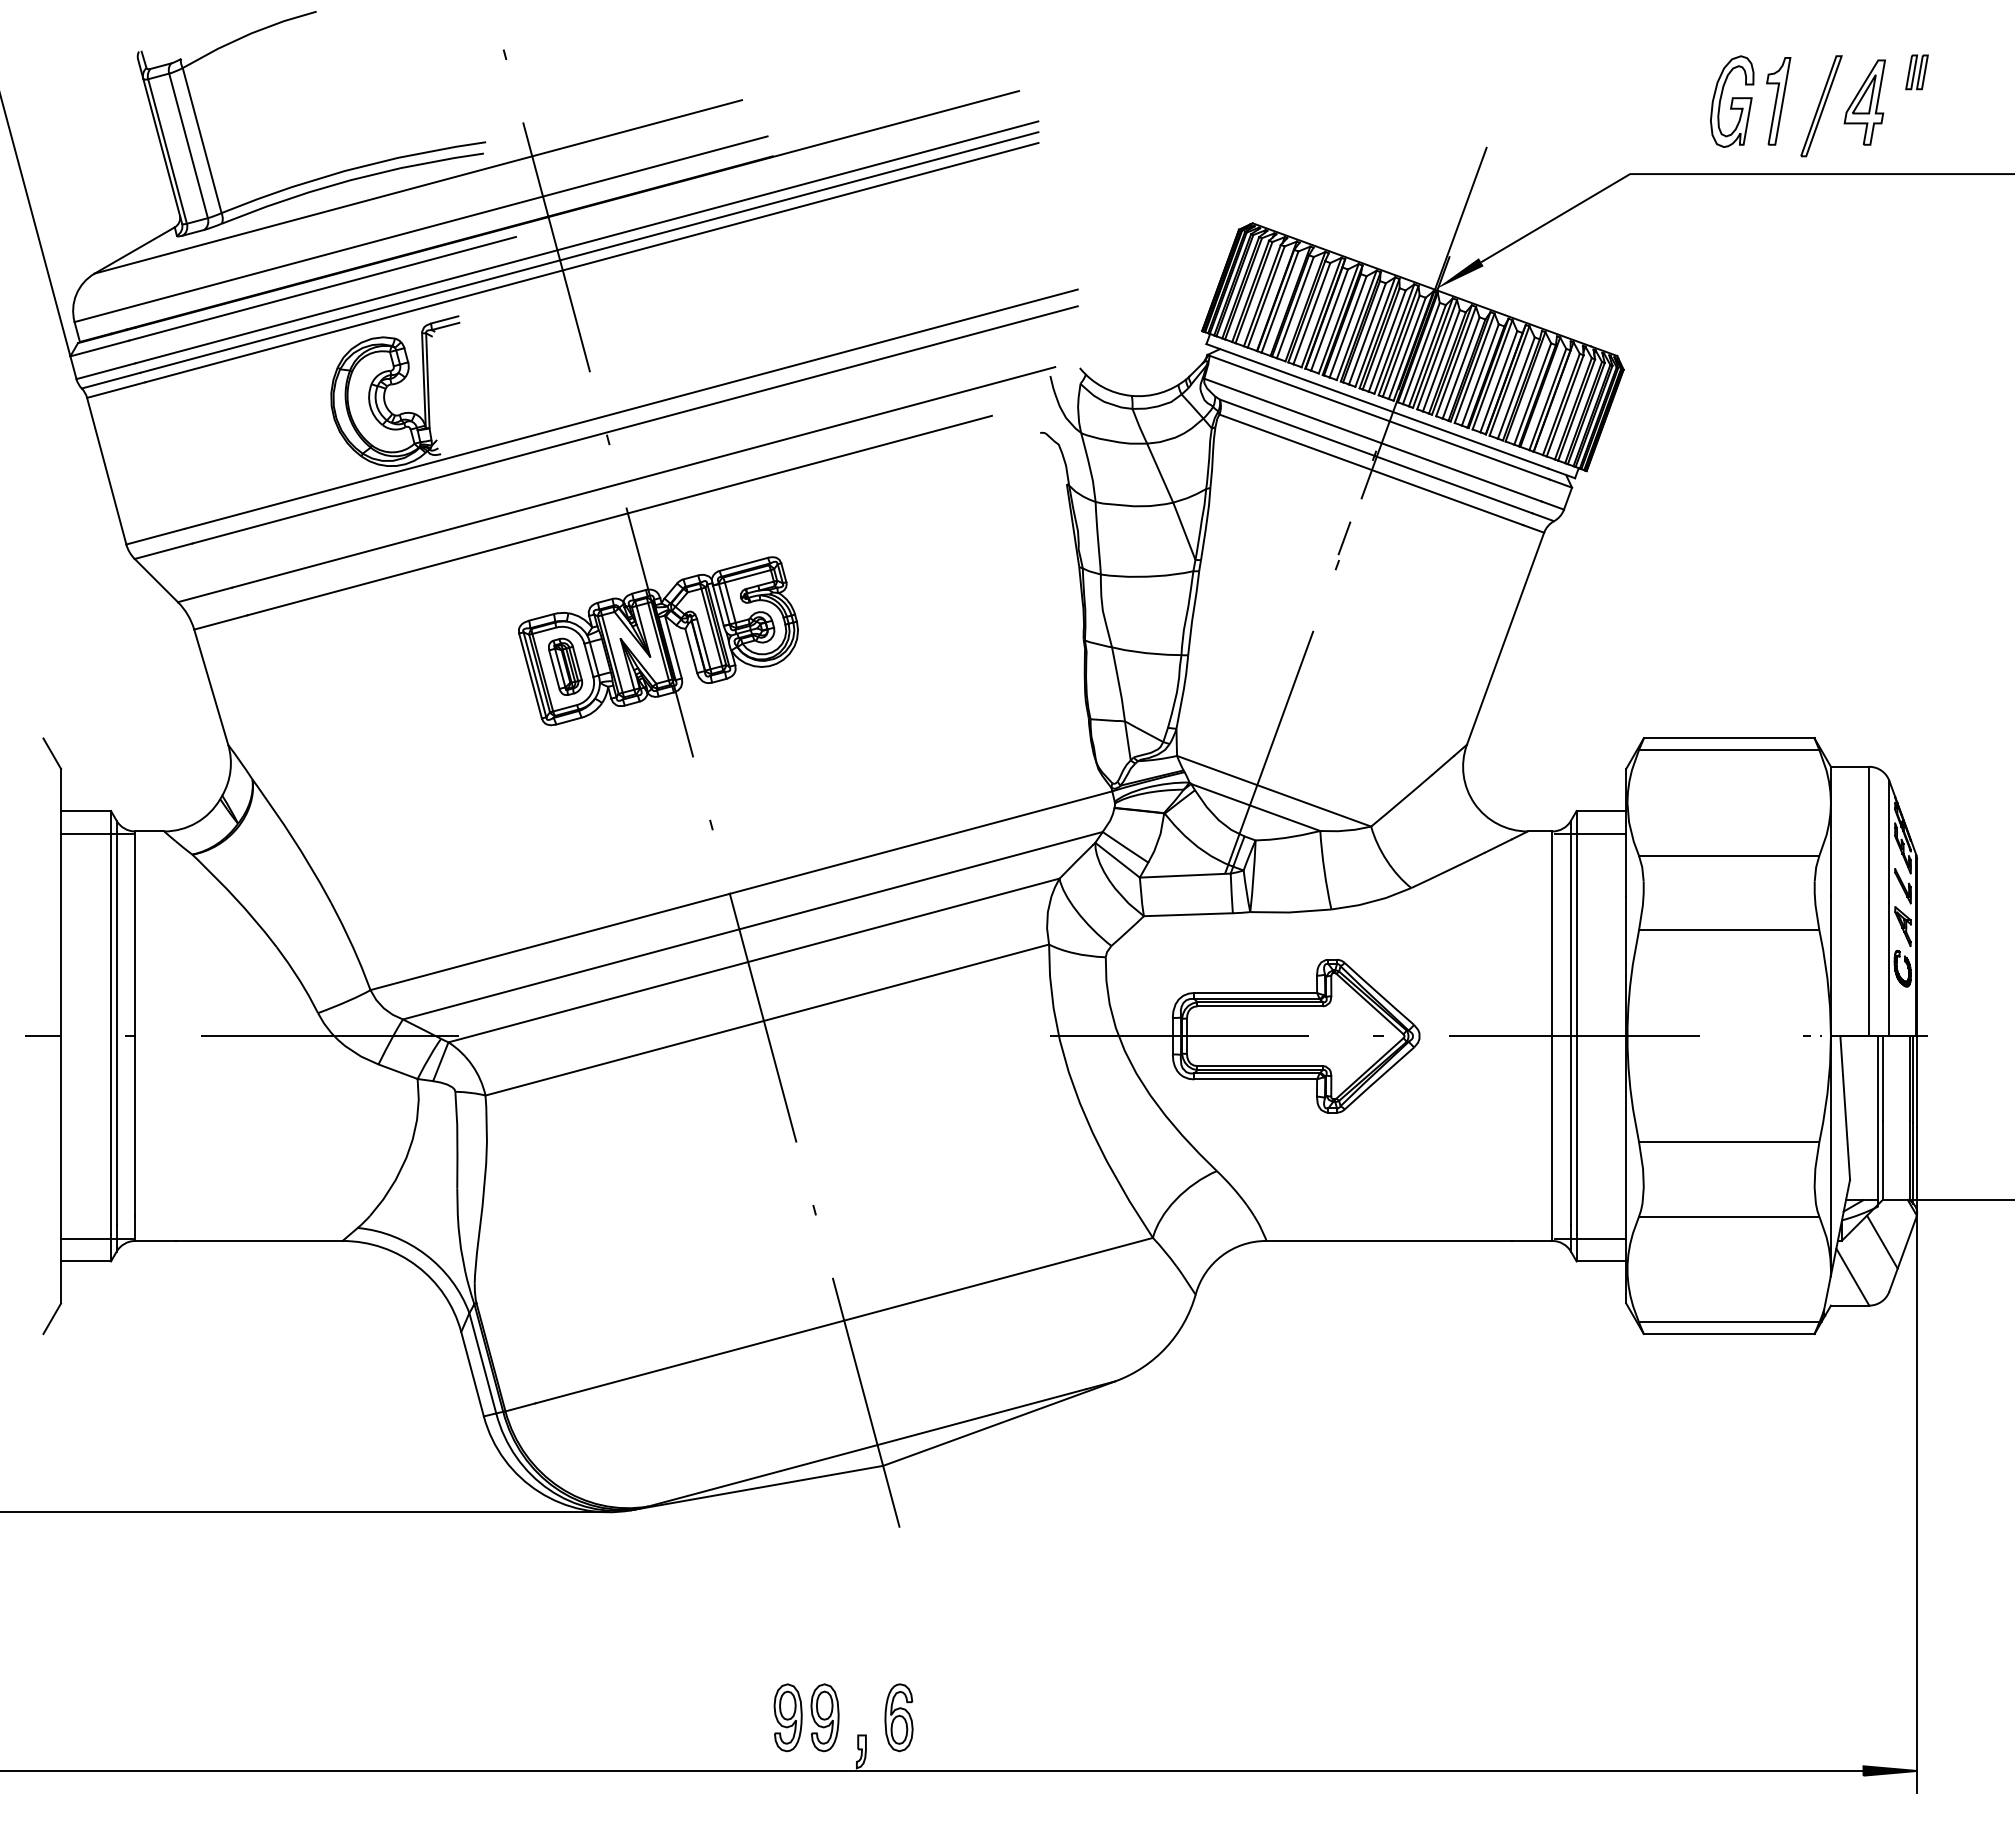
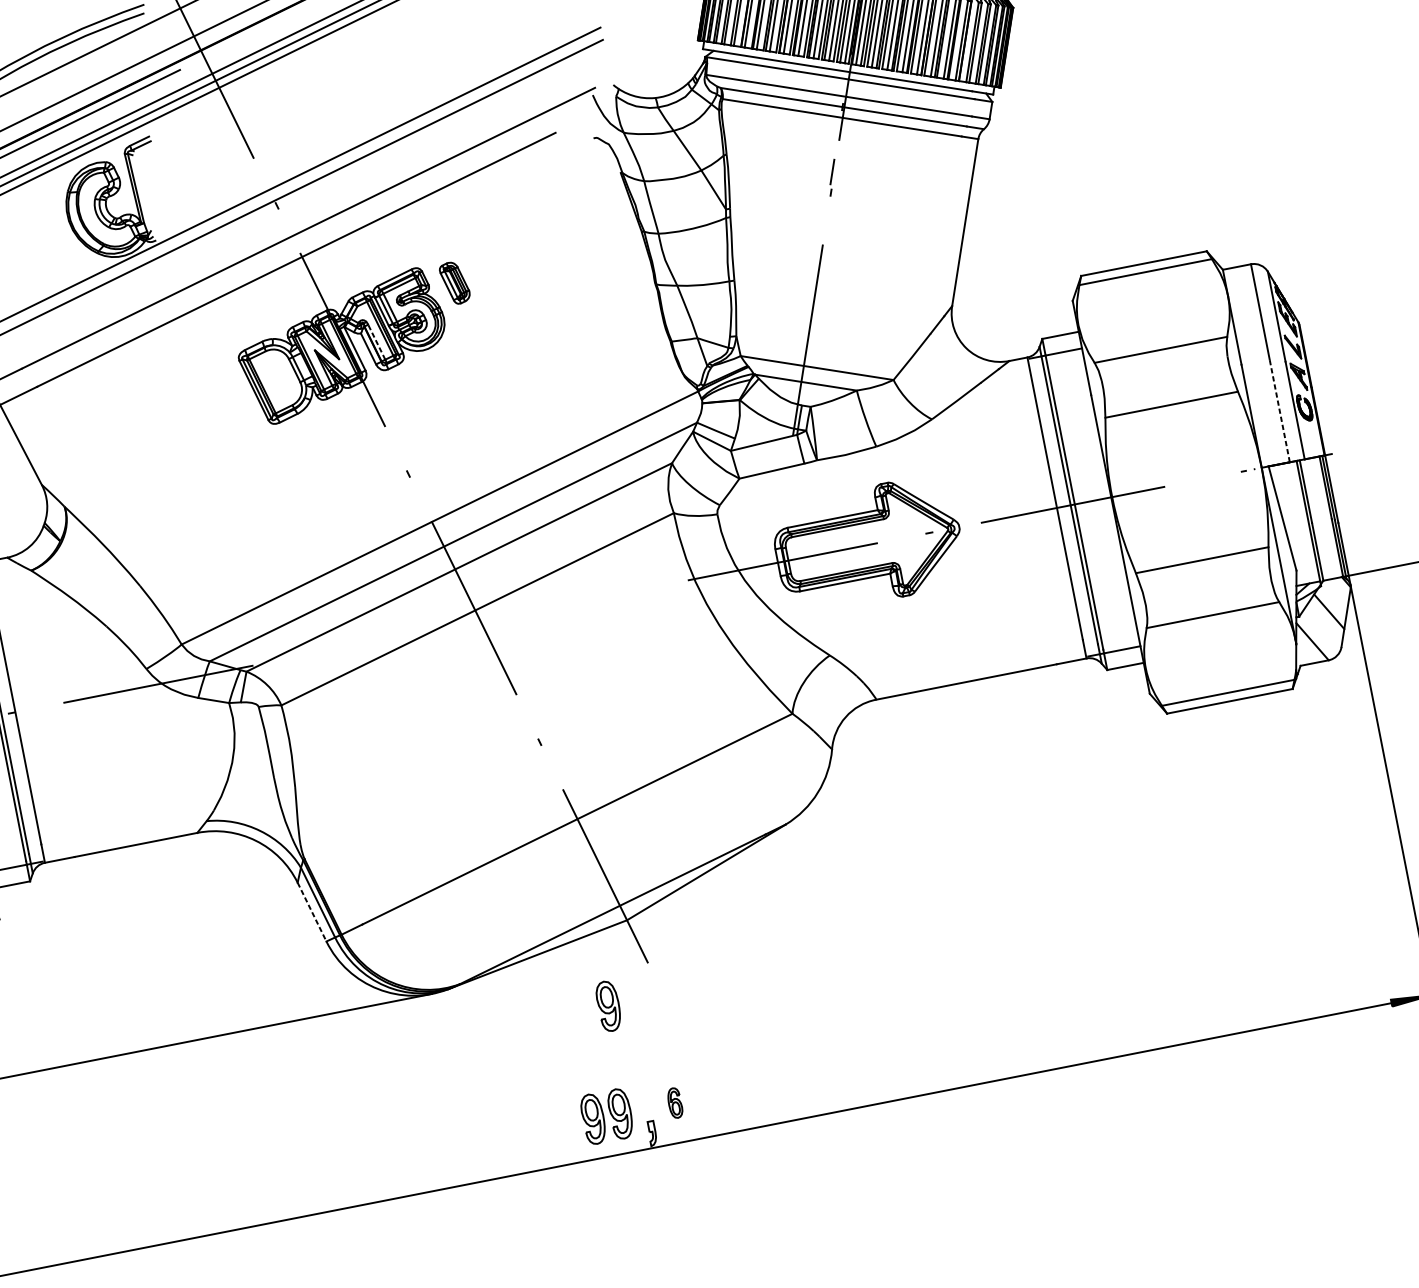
line: (703, 644) -> (376, 342), solid -> dashed
part: (565, 666) -> (454, 282), moved
line: (1869, 965) -> (1279, 410), solid -> dashed
line: (472, 1374) -> (312, 912), solid -> dashed
part: (836, 1573) -> (608, 1006), added
part: (898, 1717) -> (674, 1102), size x0.6

